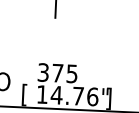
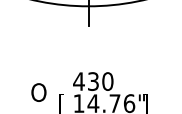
text: (57, 73) -> (93, 81), 375 -> 430

